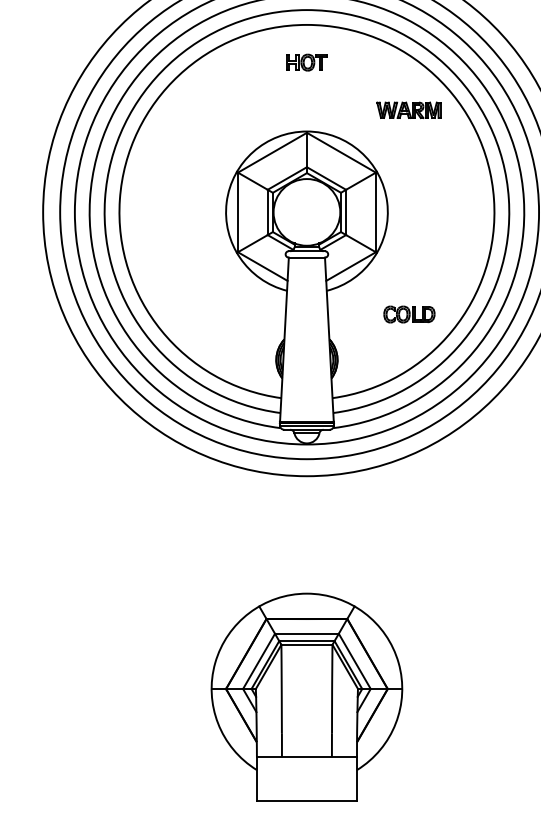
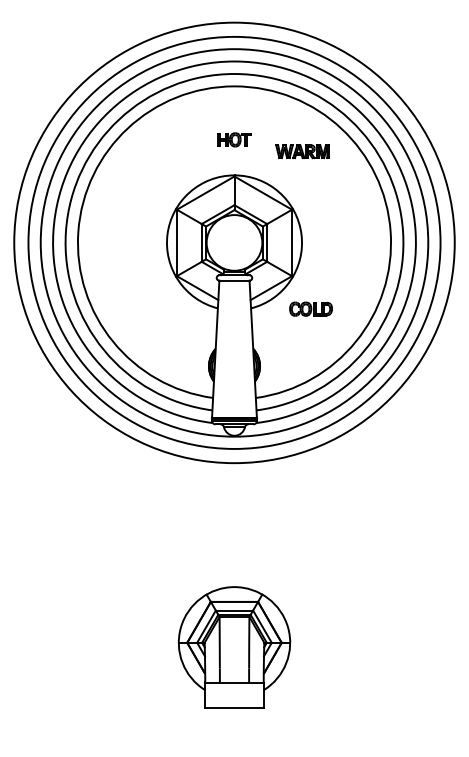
part: (306, 62) -> (234, 139), moved
part: (408, 110) -> (302, 151), moved
part: (408, 313) -> (310, 308), moved
part: (306, 697) -> (234, 647), size x0.7

